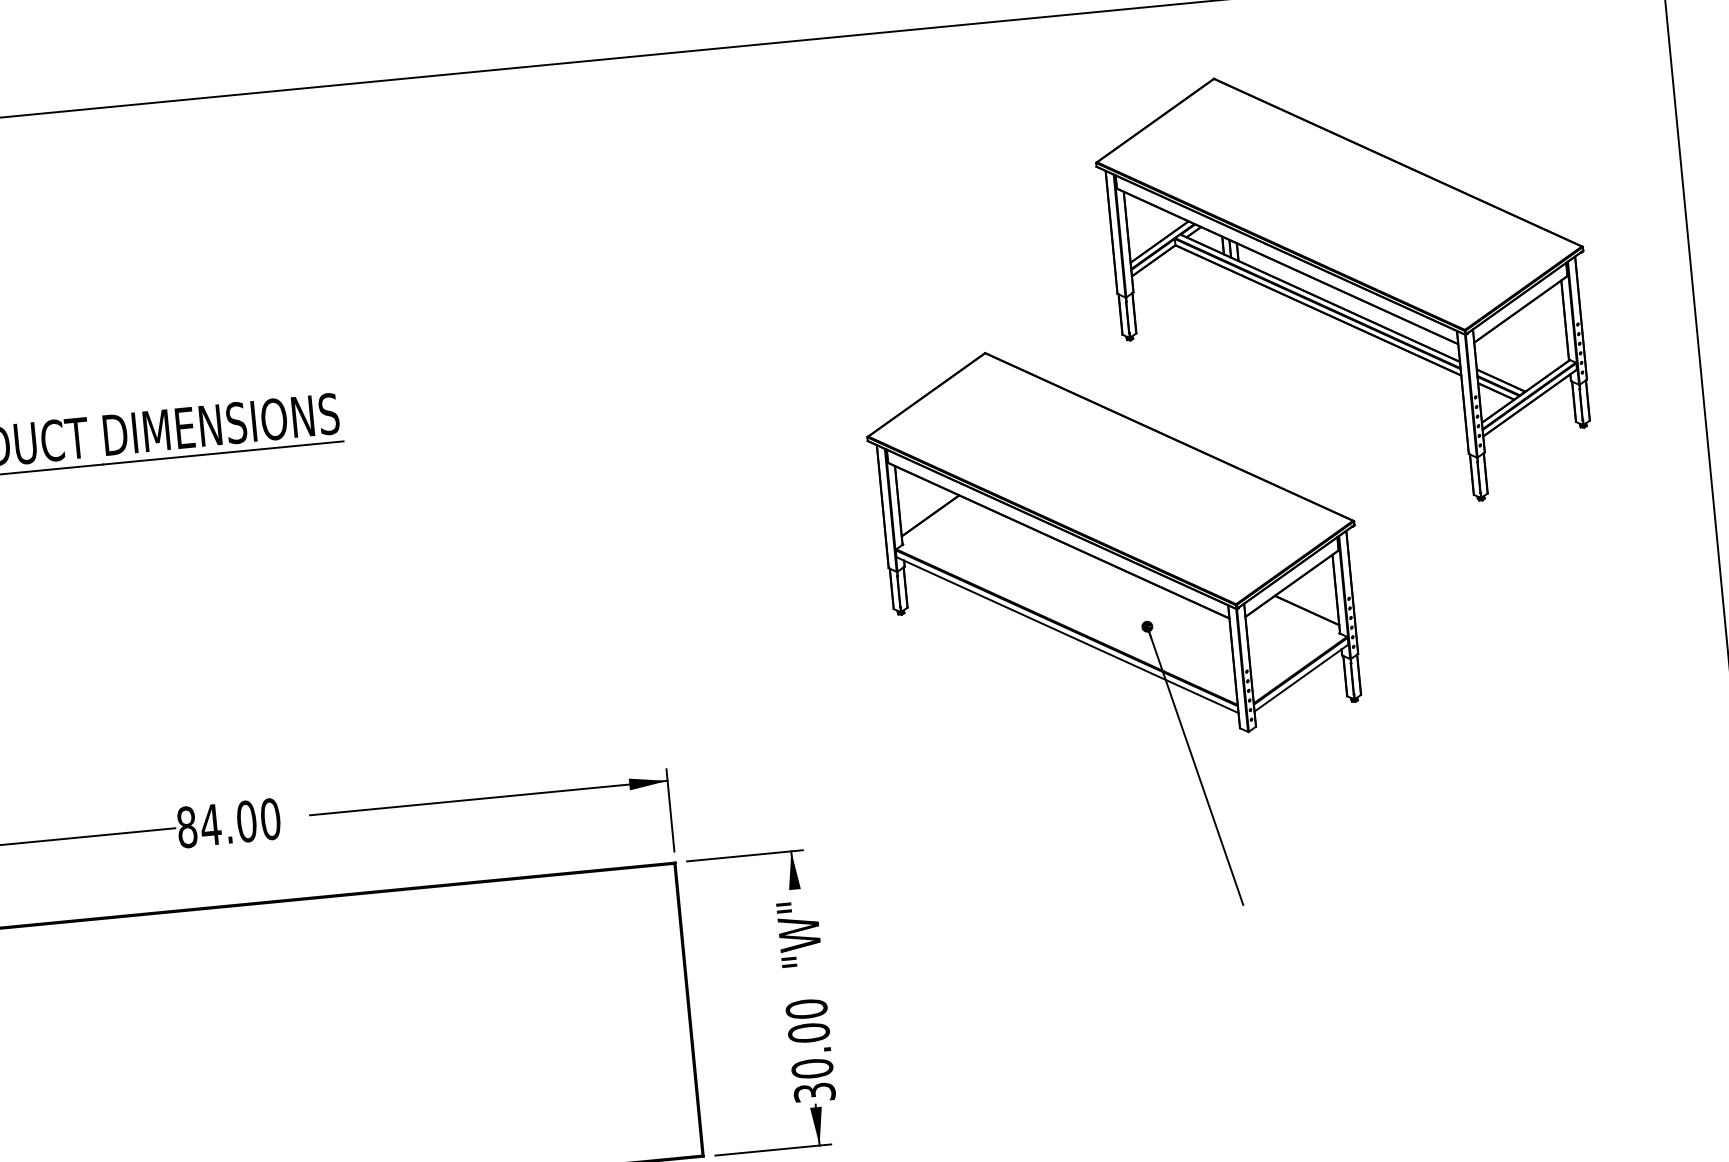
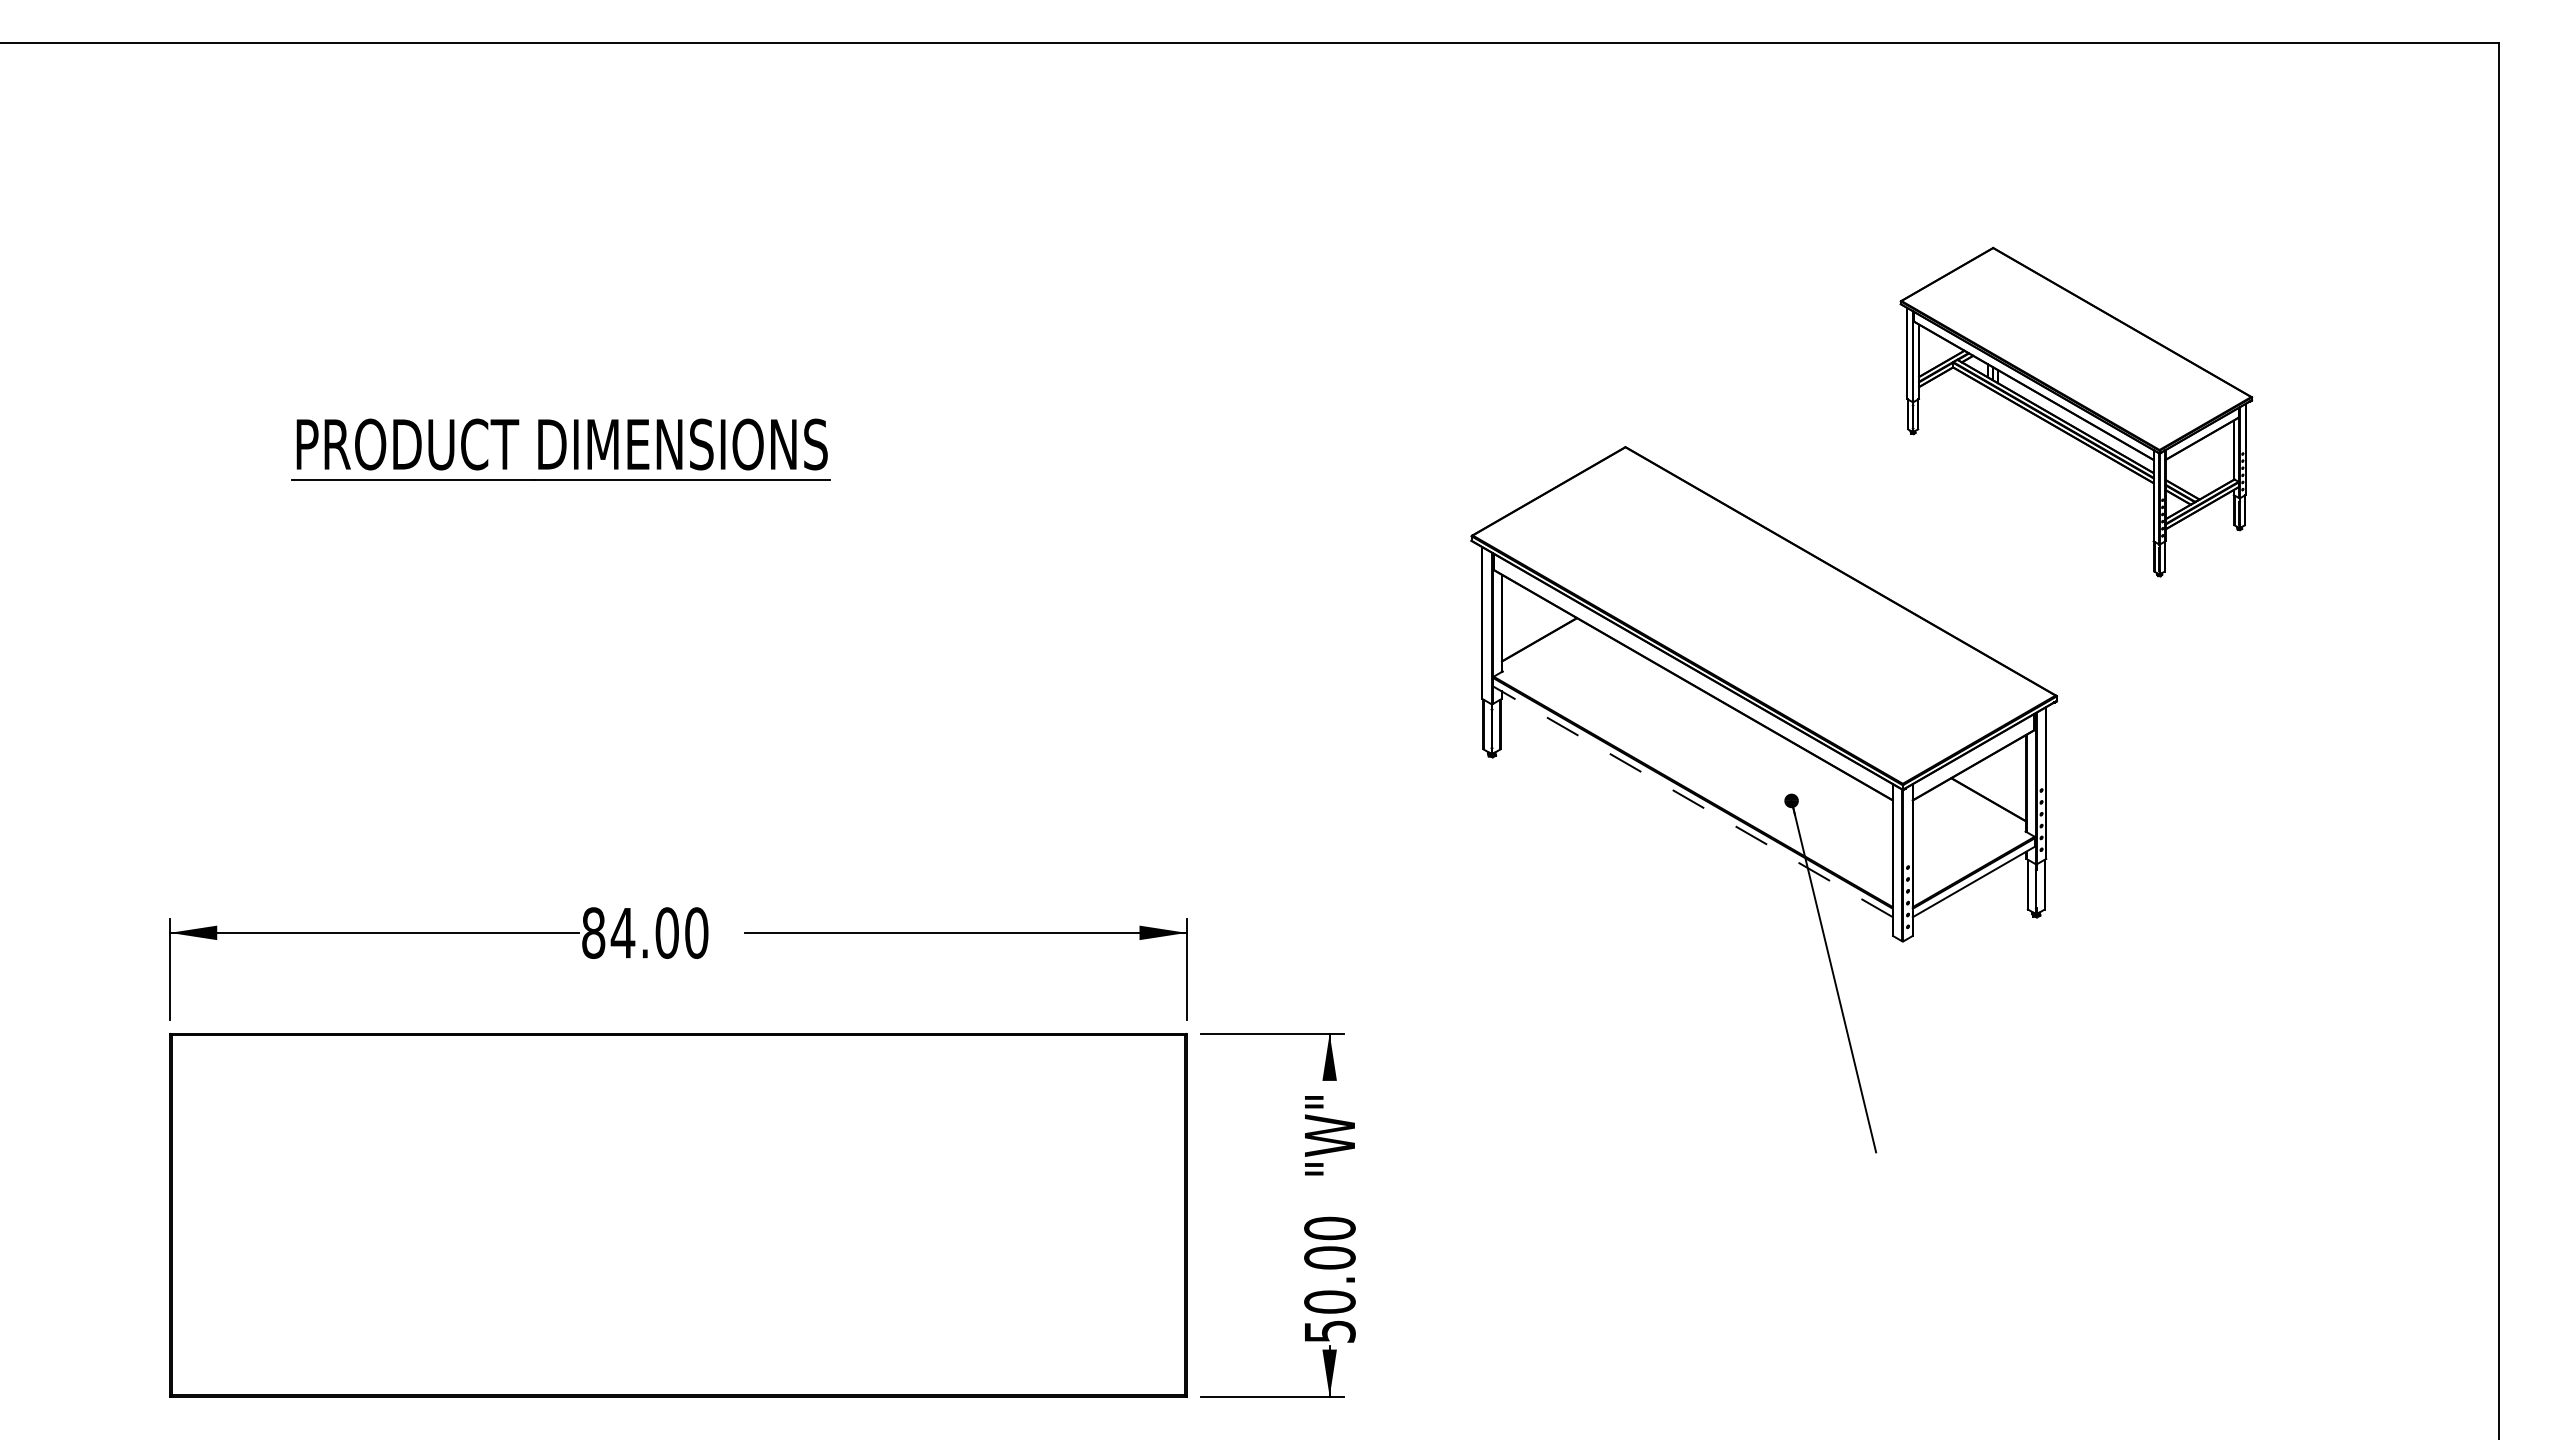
part: (1347, 289) -> (2076, 411), size x0.6
line: (1067, 634) -> (1693, 801), solid -> dashed
text: (814, 1092) -> (1329, 1331), 30.00 -> 50.00

